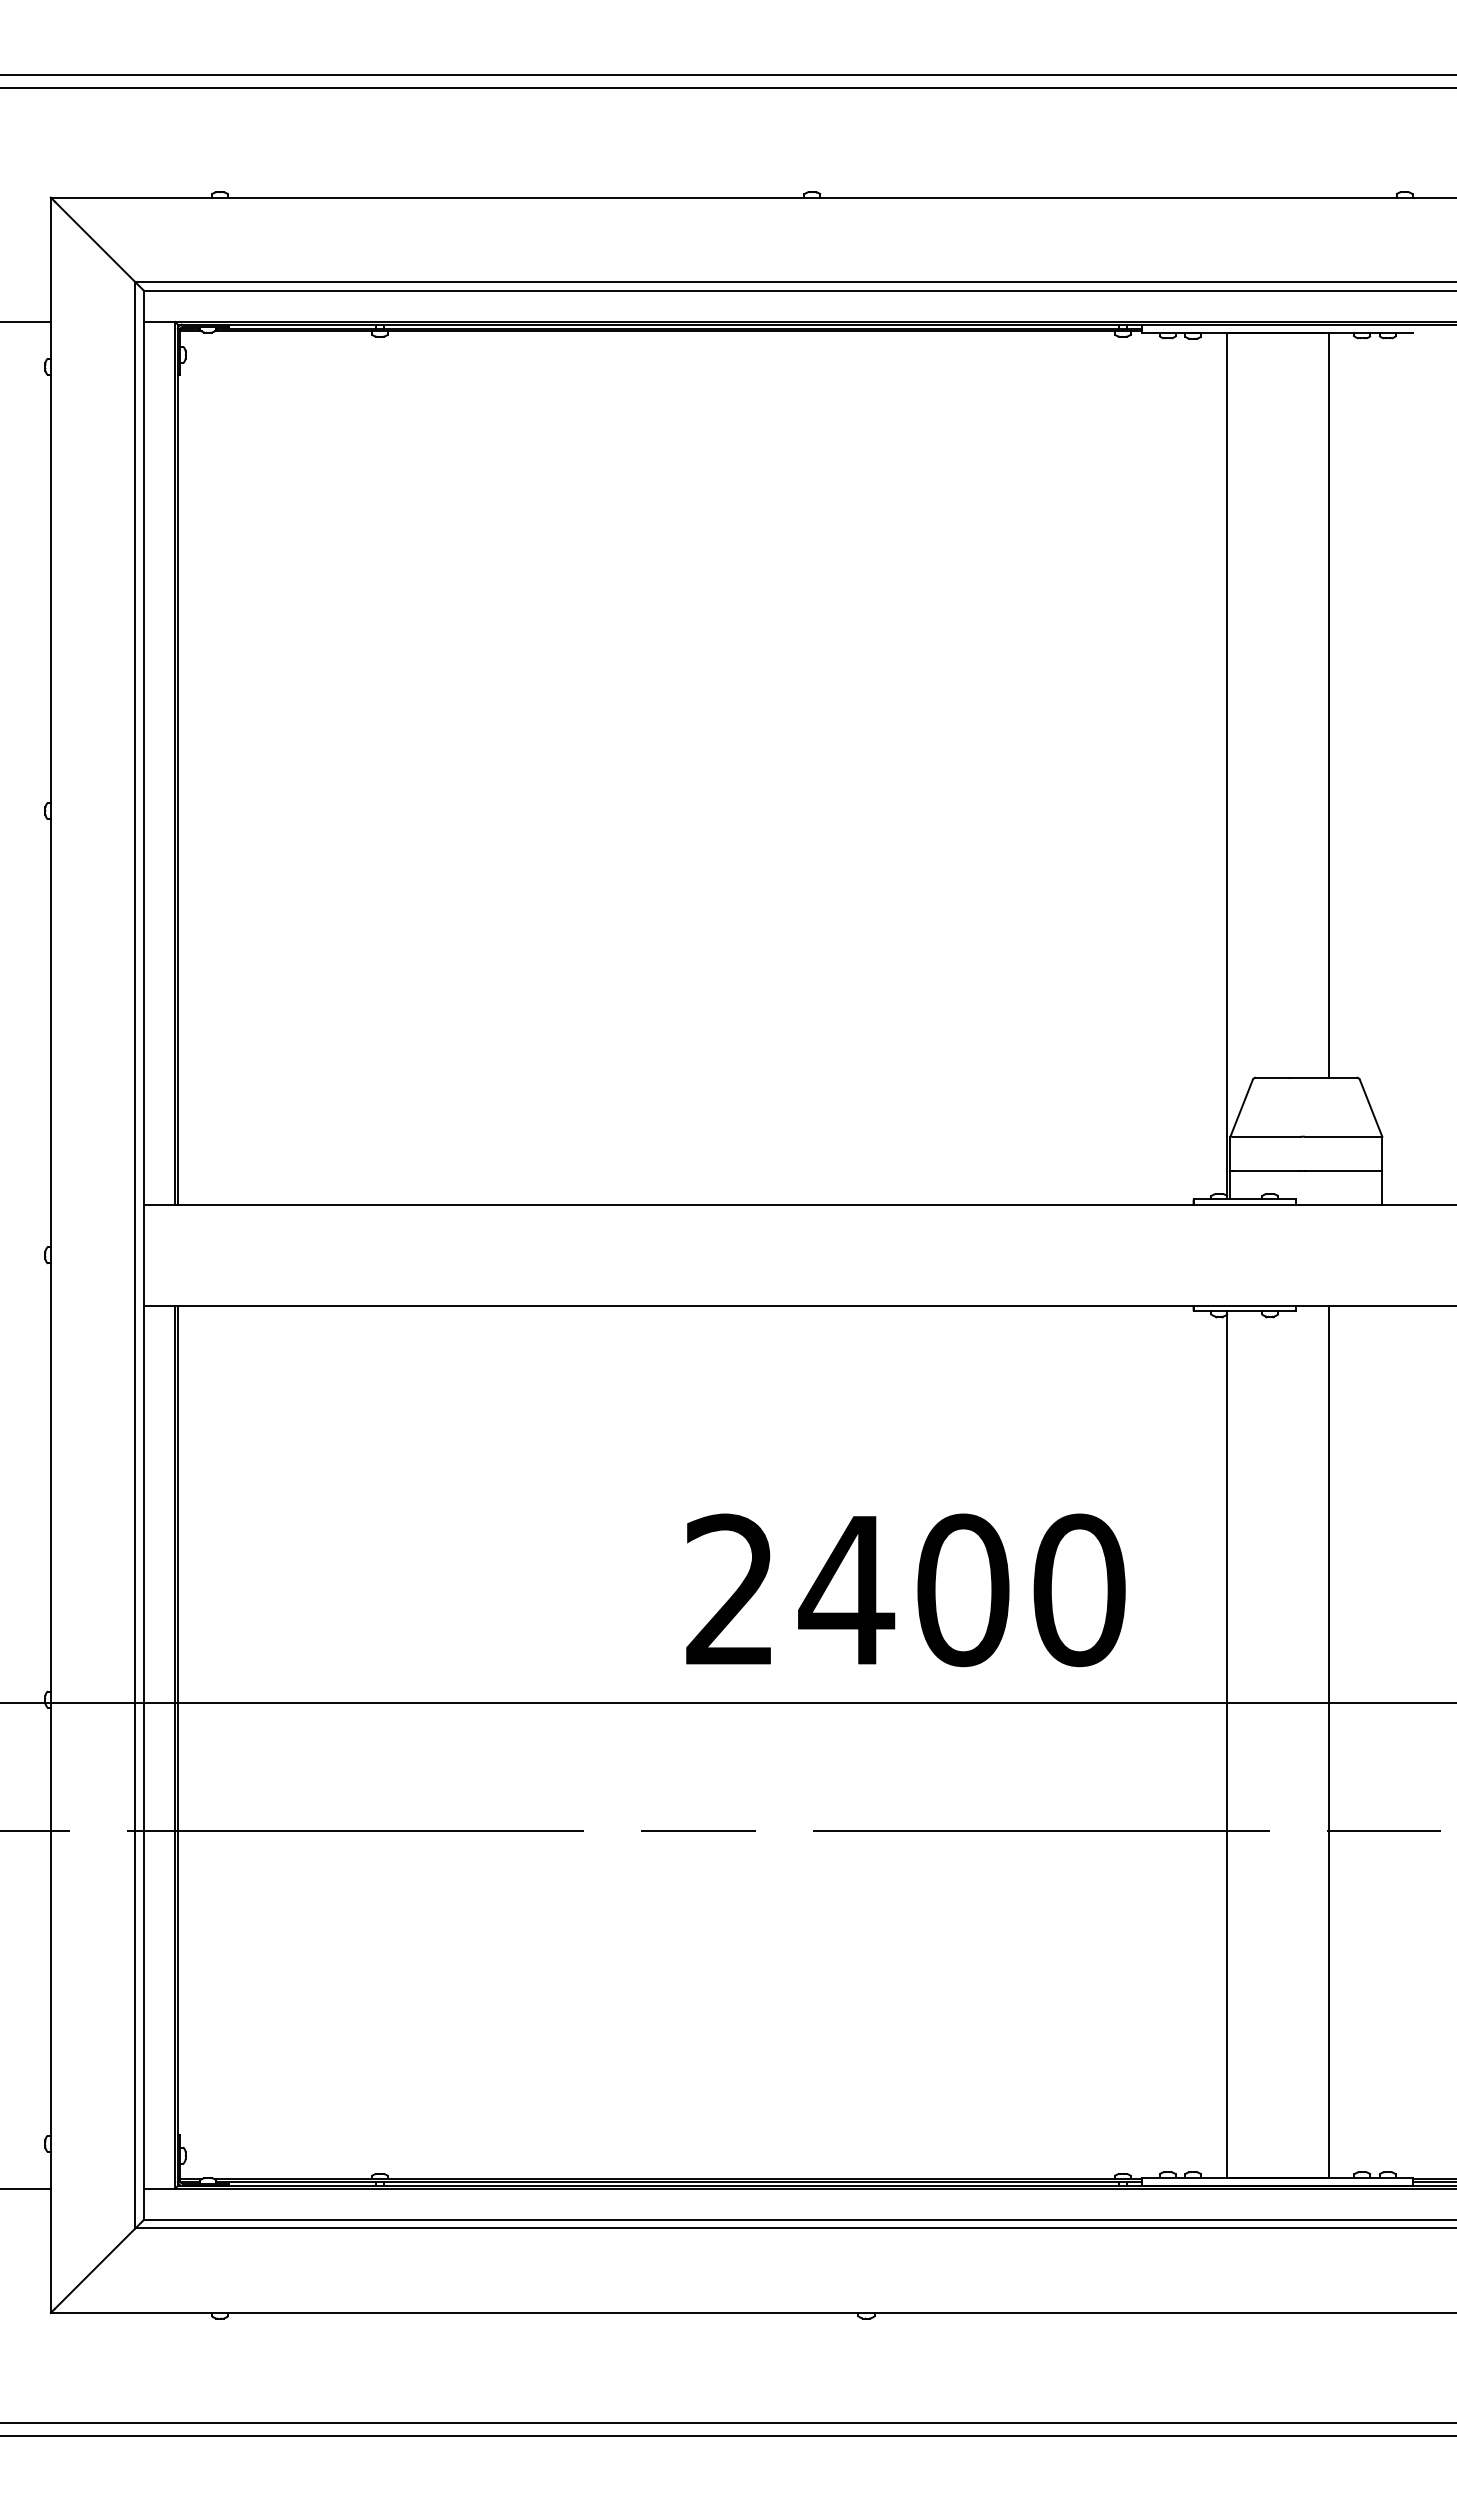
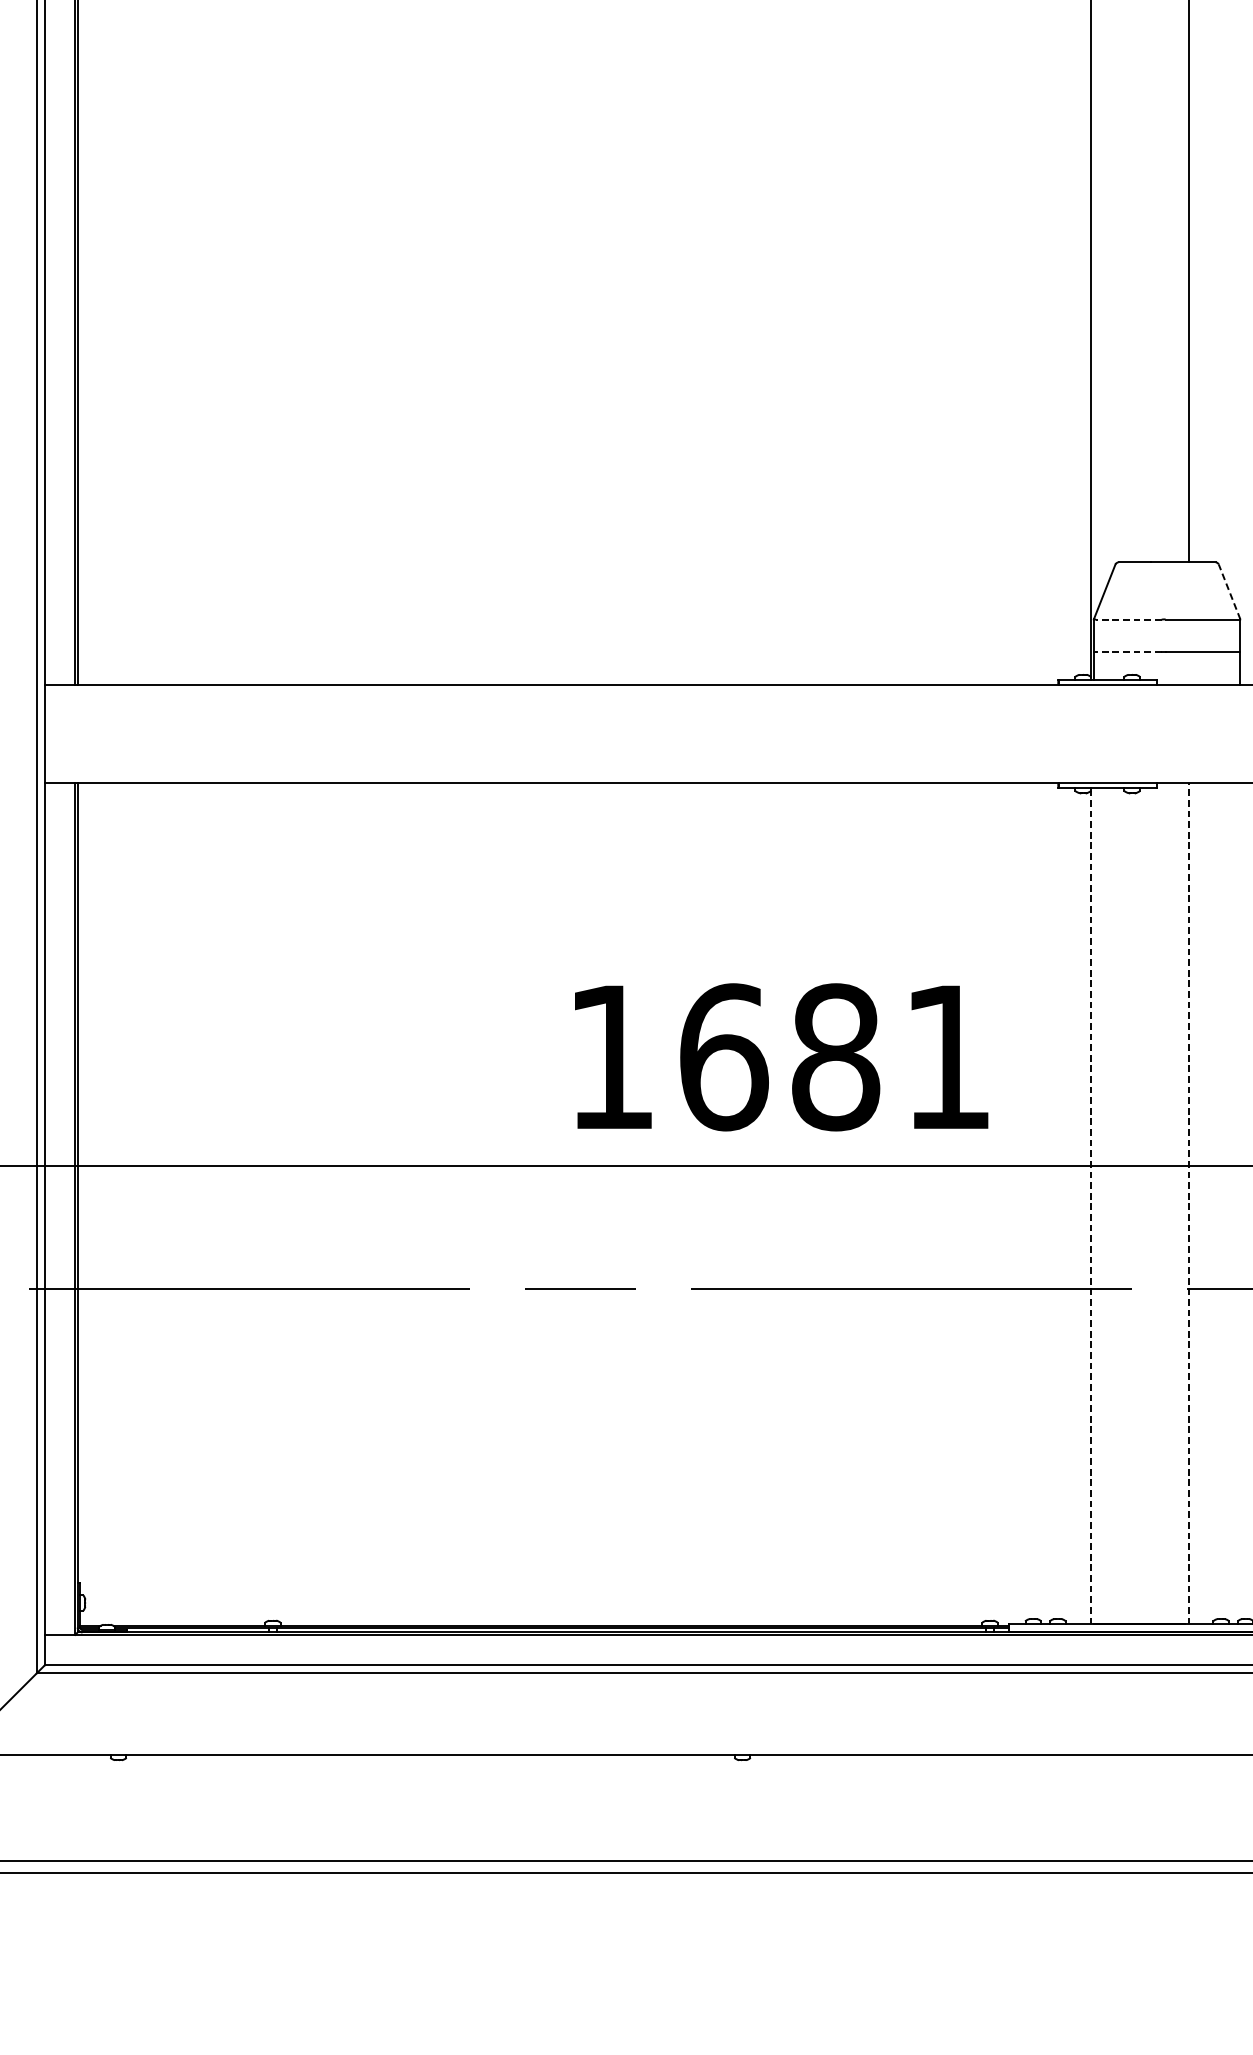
line: (1371, 1108) -> (1230, 592), solid -> dashed
line: (1266, 1136) -> (1128, 619), solid -> dashed
line: (1266, 1170) -> (1128, 652), solid -> dashed
text: (905, 1590) -> (780, 1057), 2400 -> 1681
line: (1328, 1741) -> (1188, 1203), solid -> dashed
line: (1226, 1745) -> (1090, 1207), solid -> dashed

